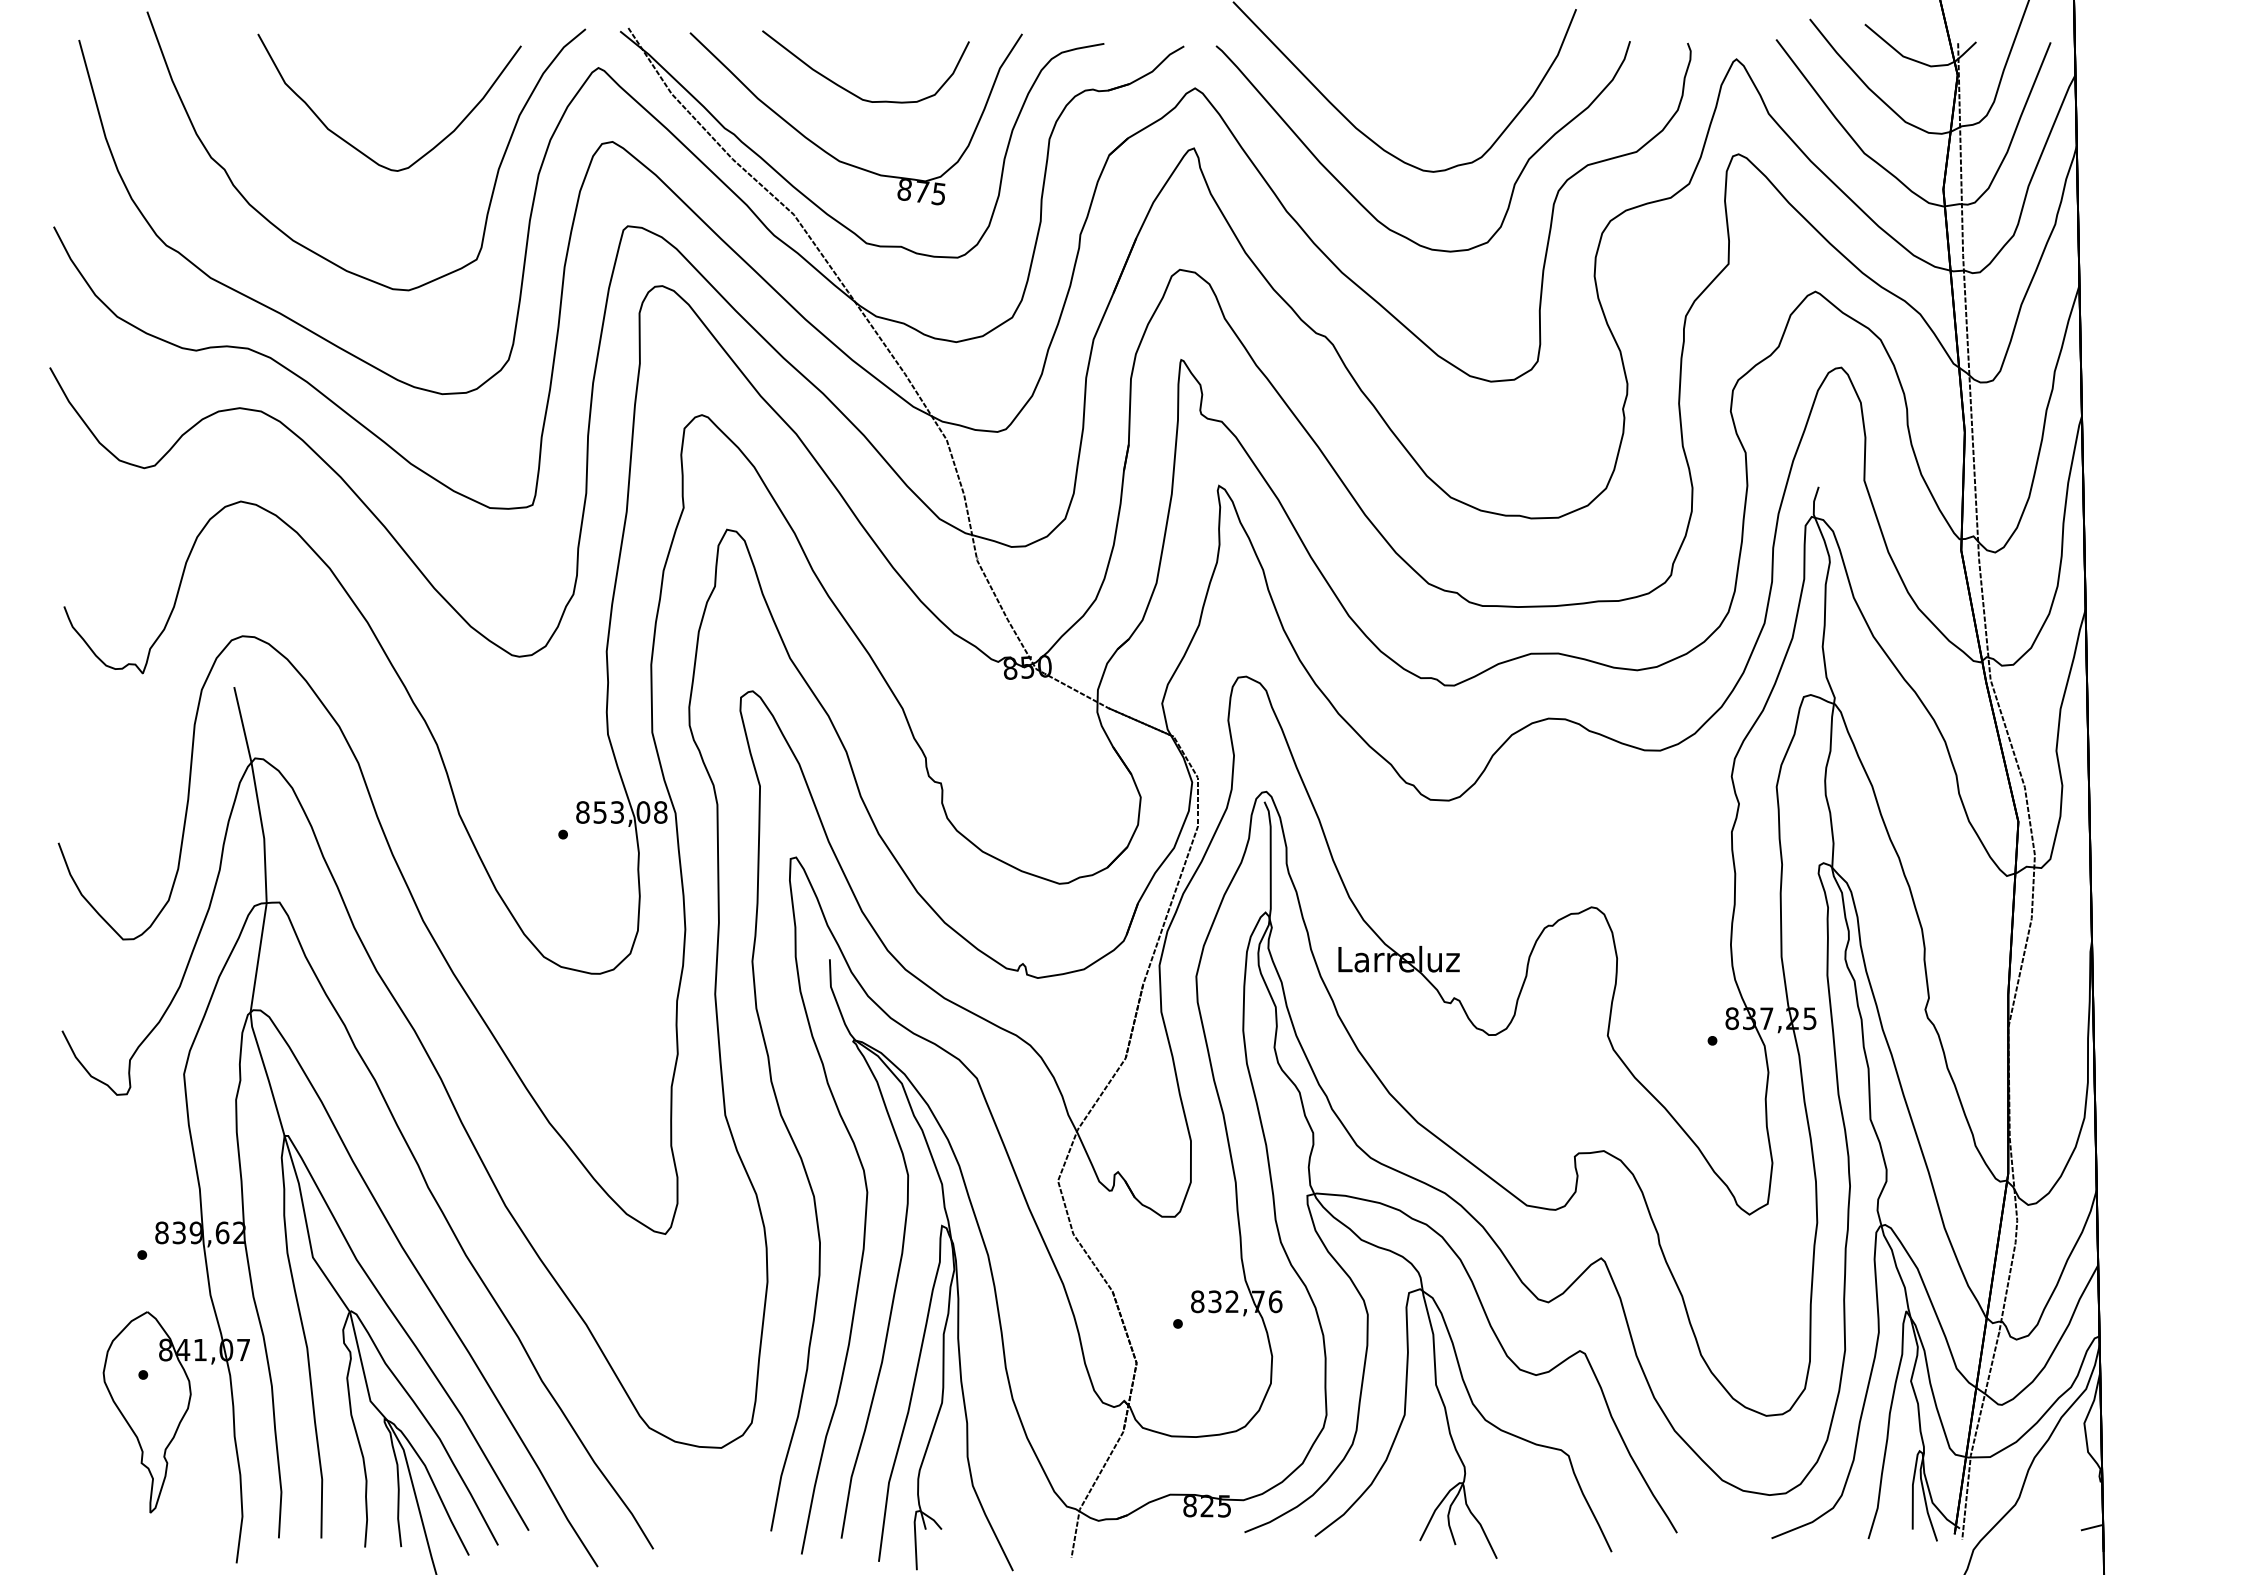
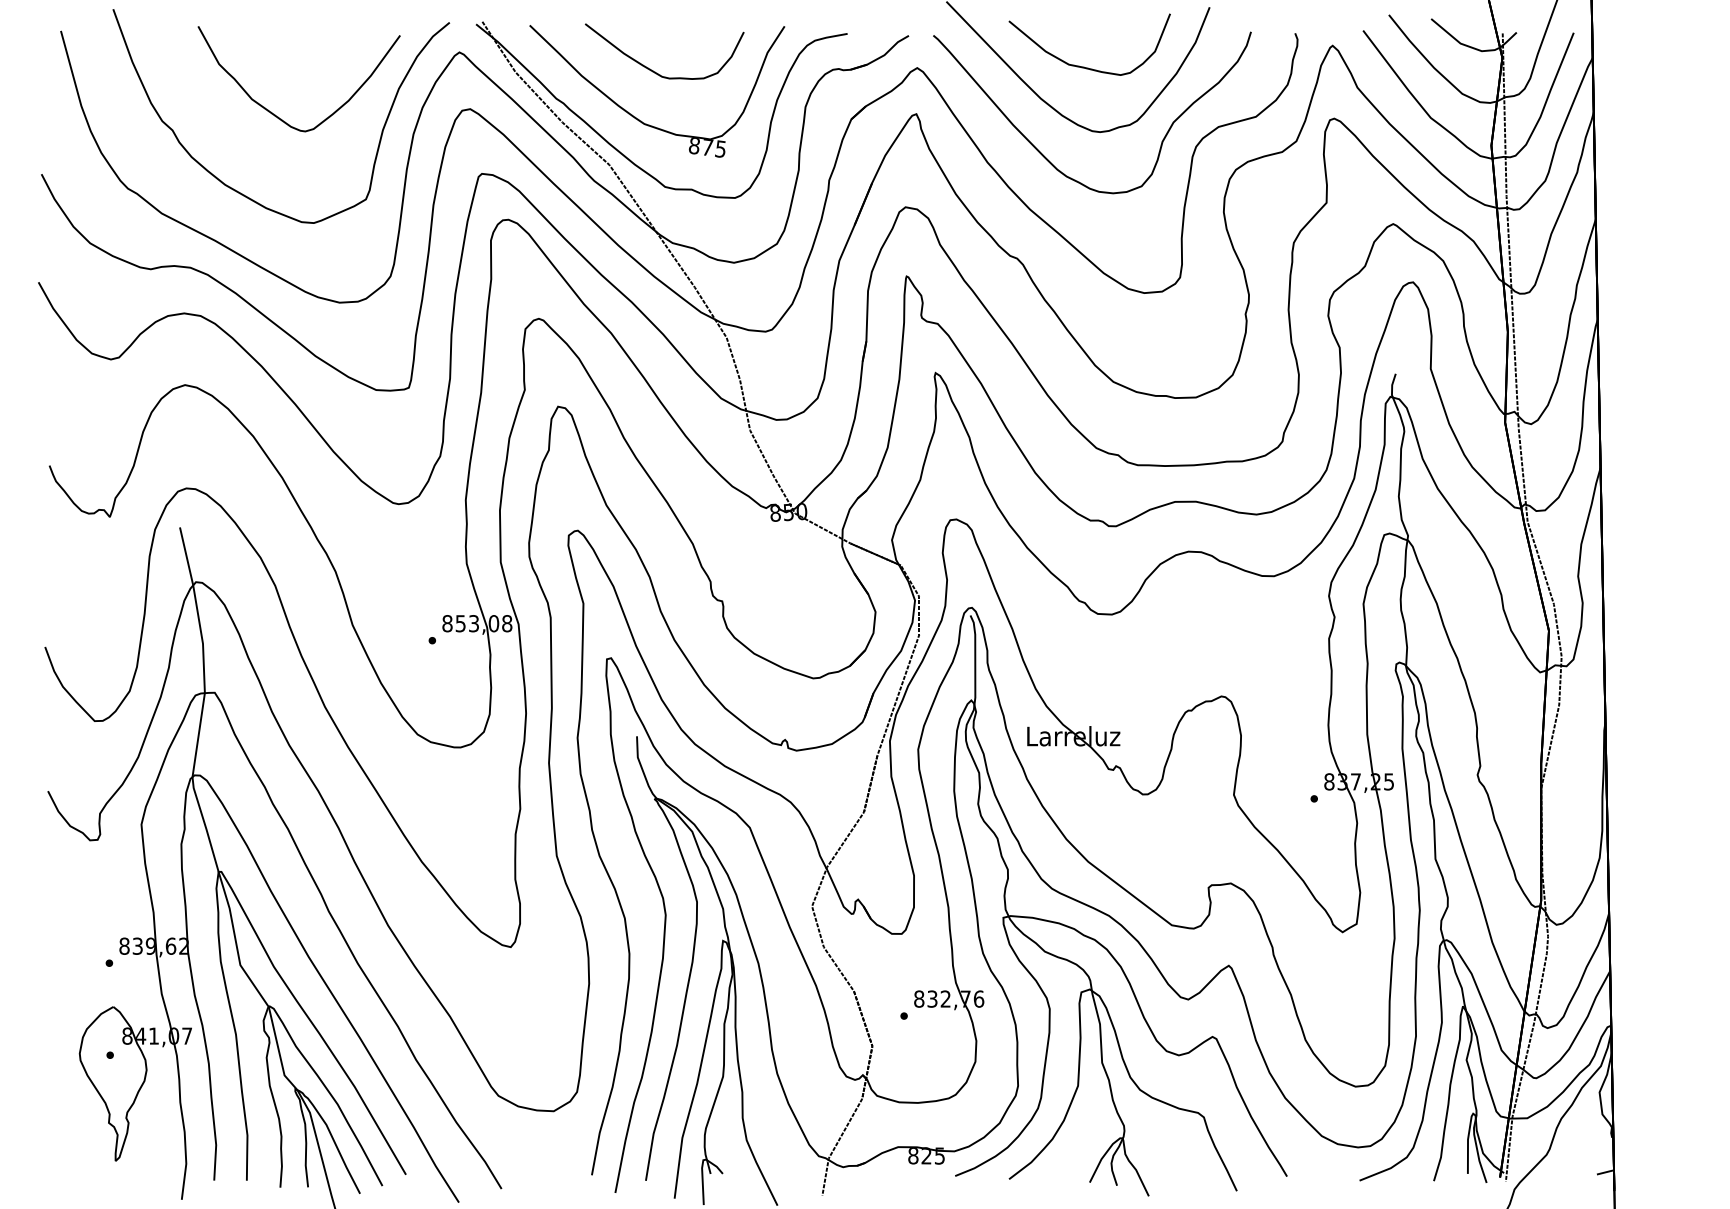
curve: (1411, 86) -> (1083, 66), added

